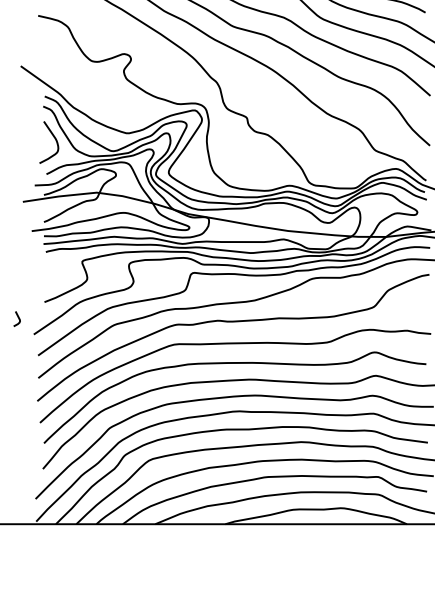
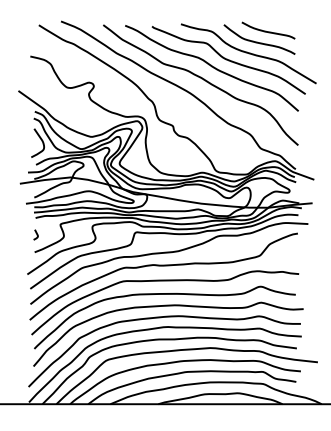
curve: (16, 317) -> (35, 233), moved

